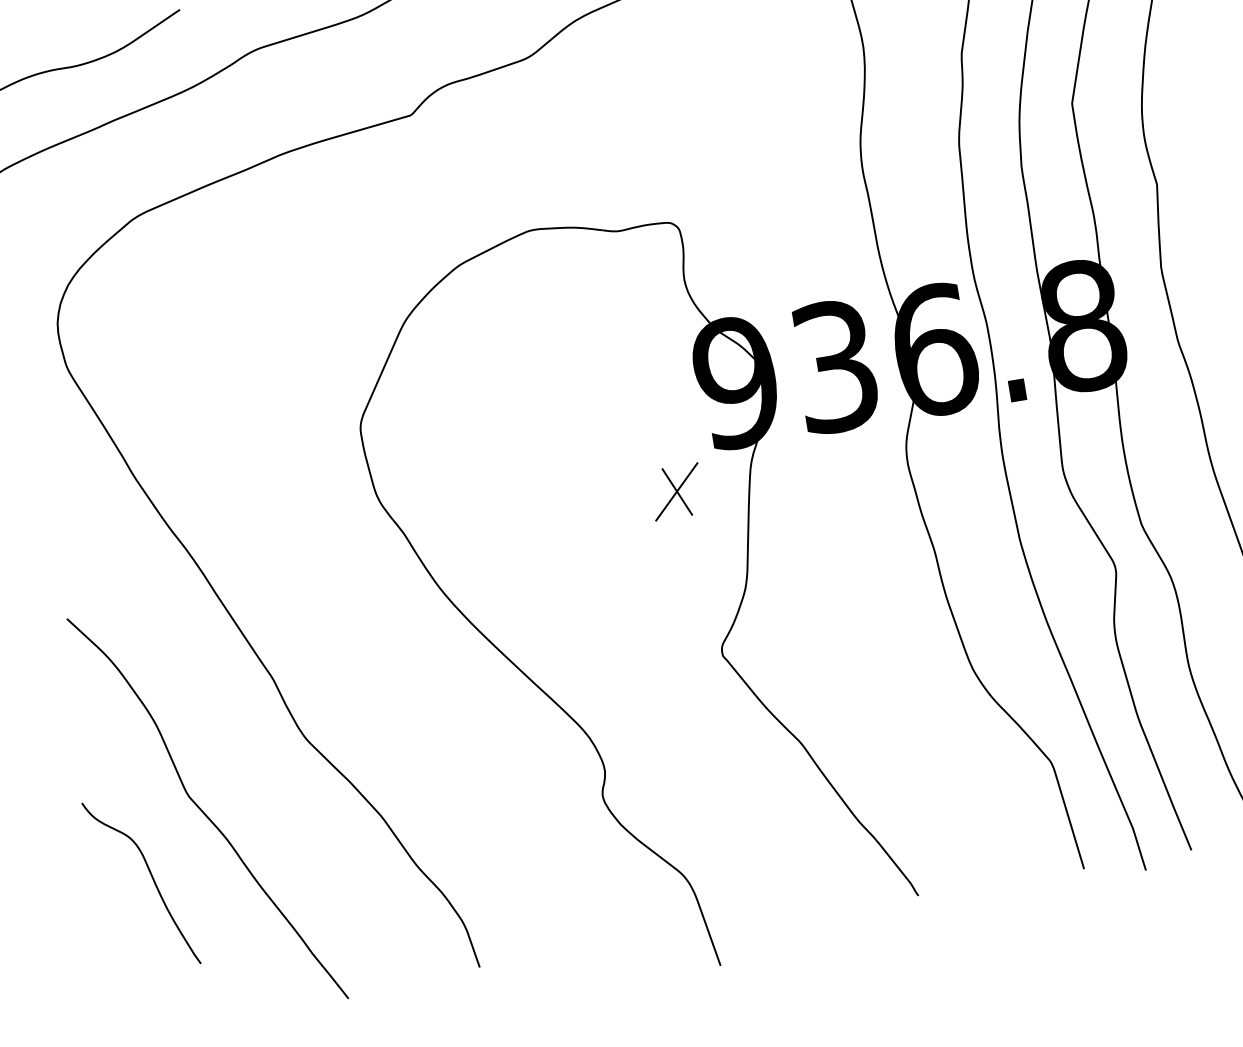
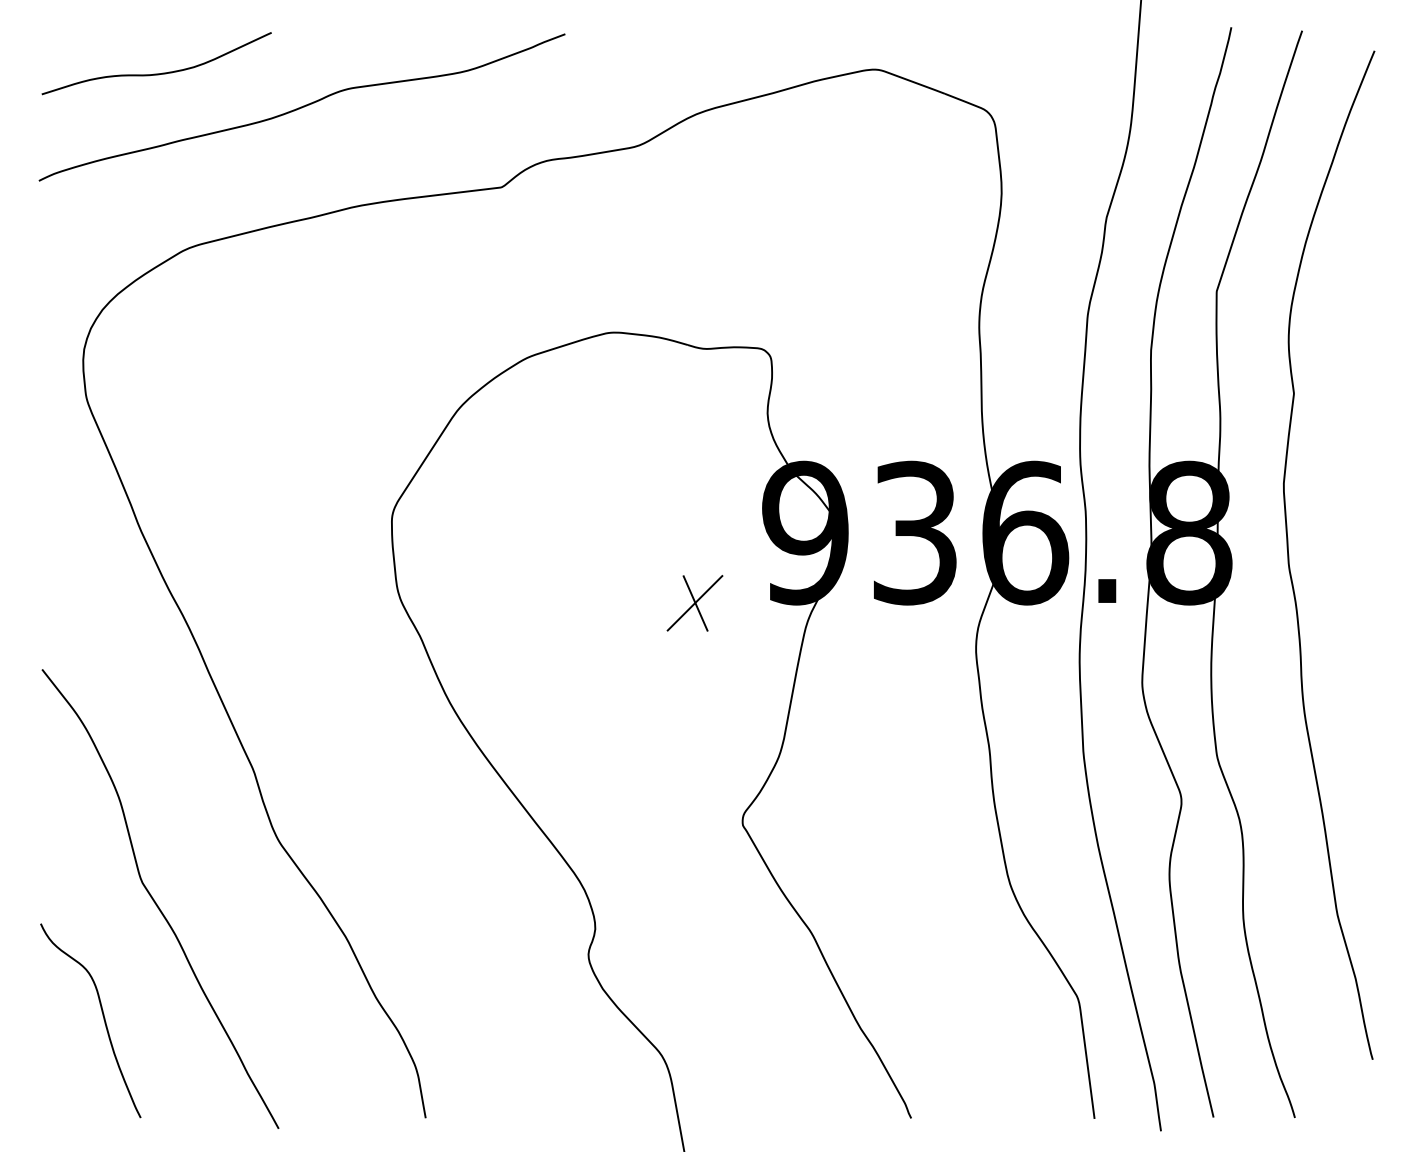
part: (676, 492) -> (694, 603), moved
curve: (151, 876) -> (102, 1015), moved

